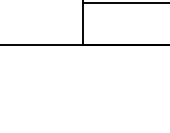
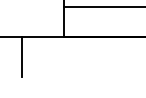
line: (22, 72) -> (21, 56), added

